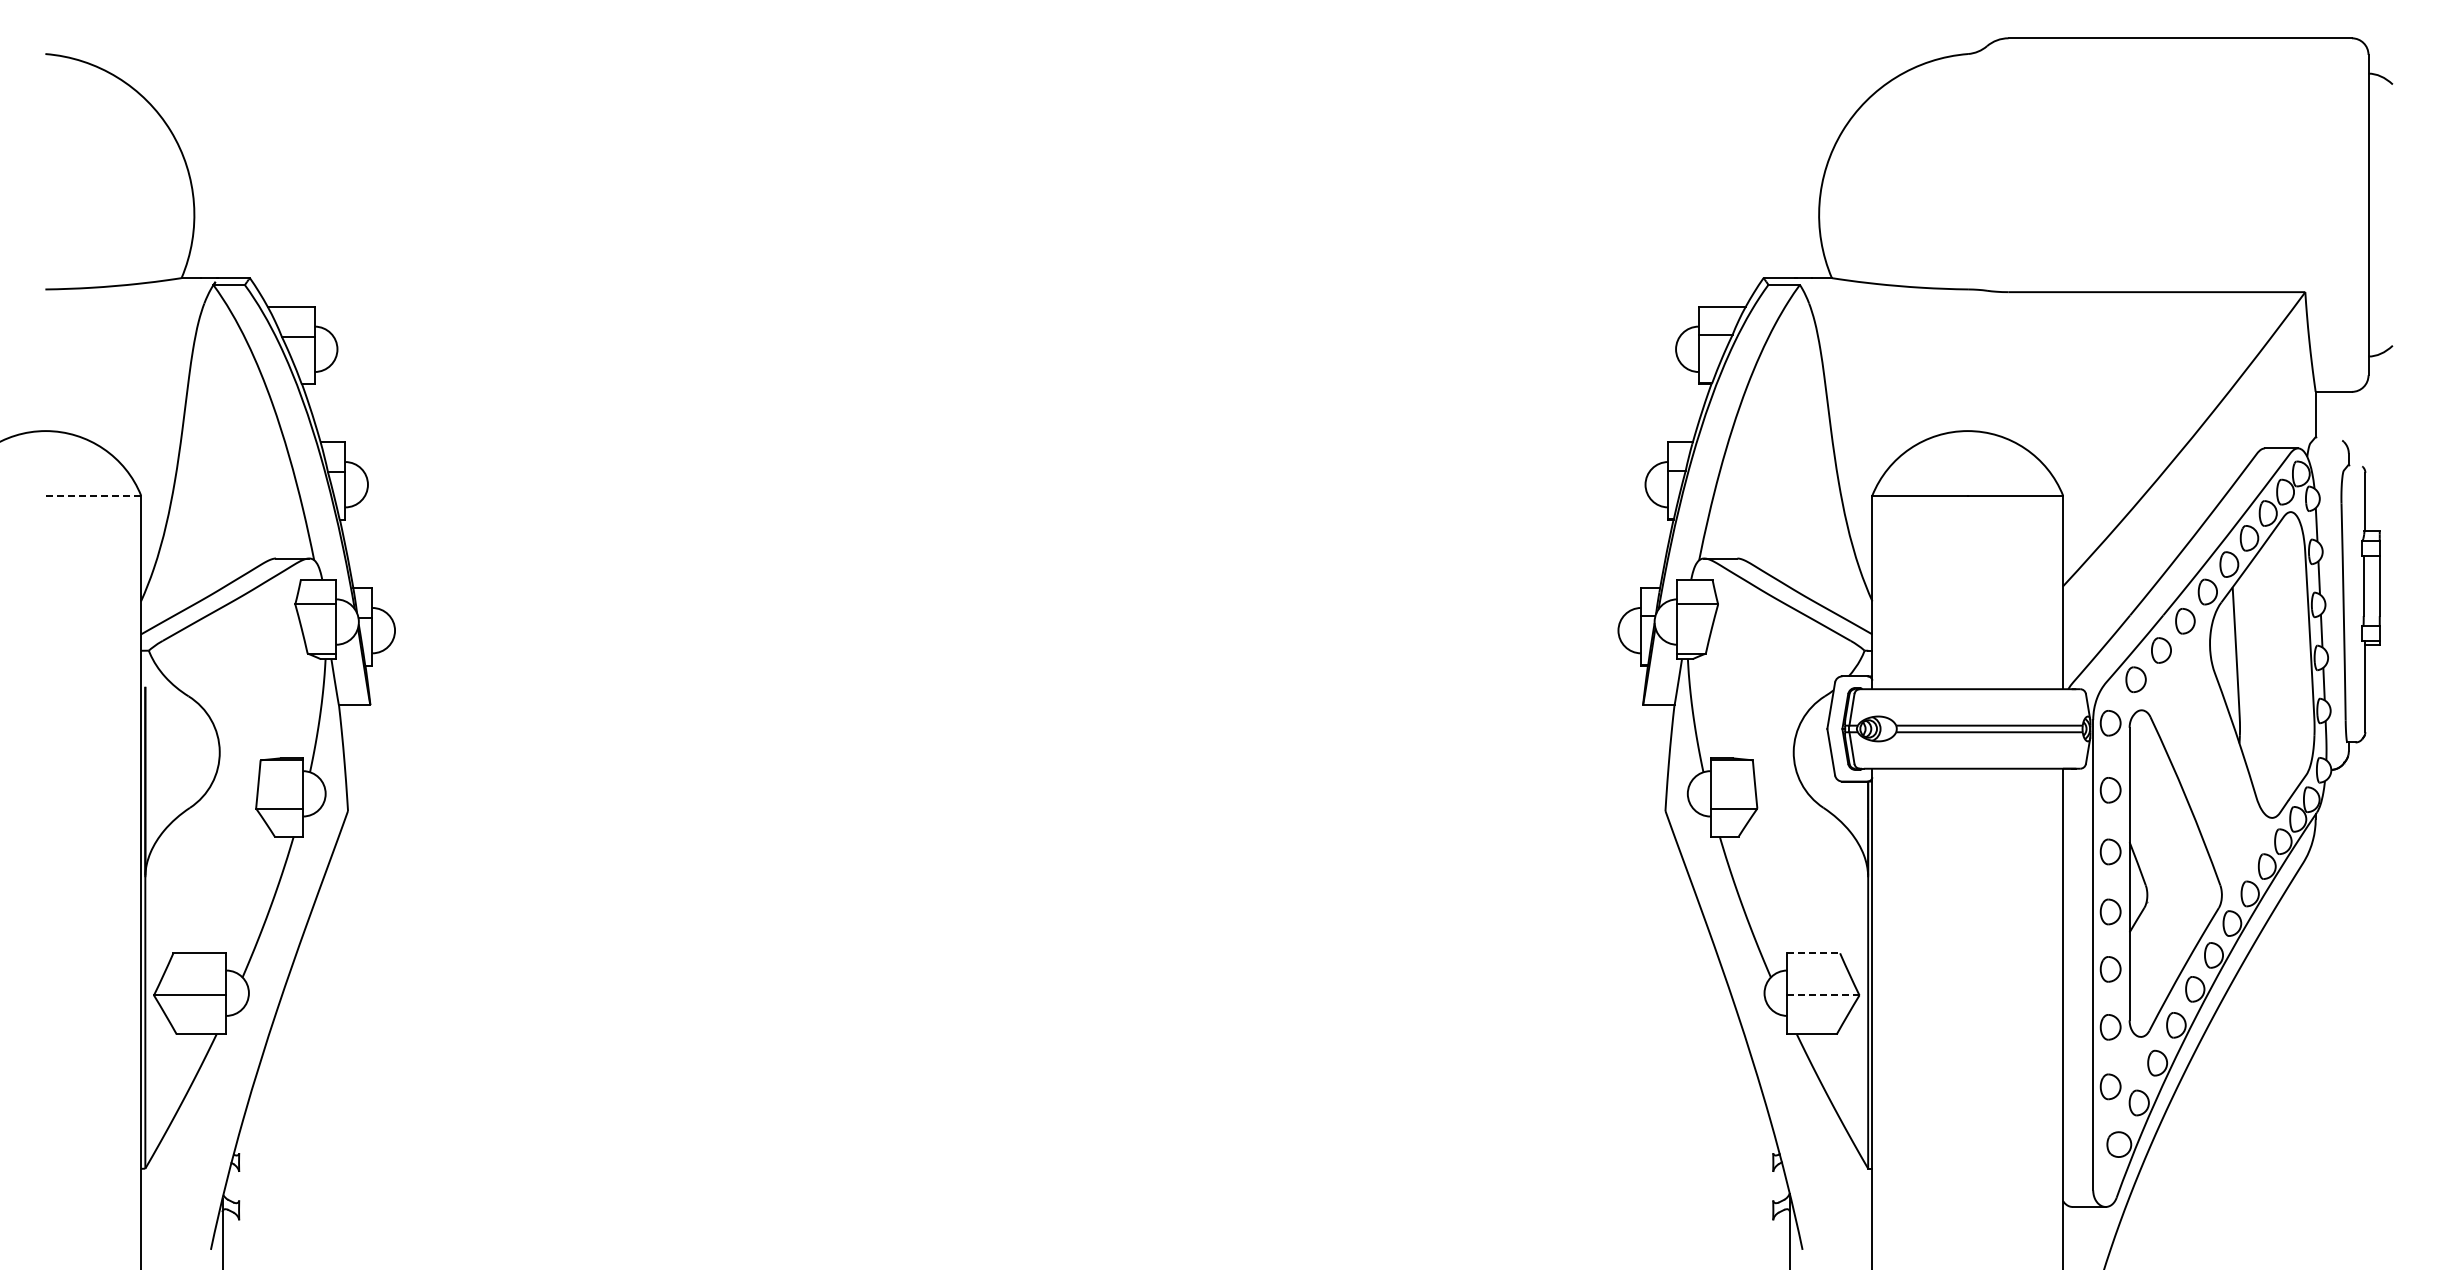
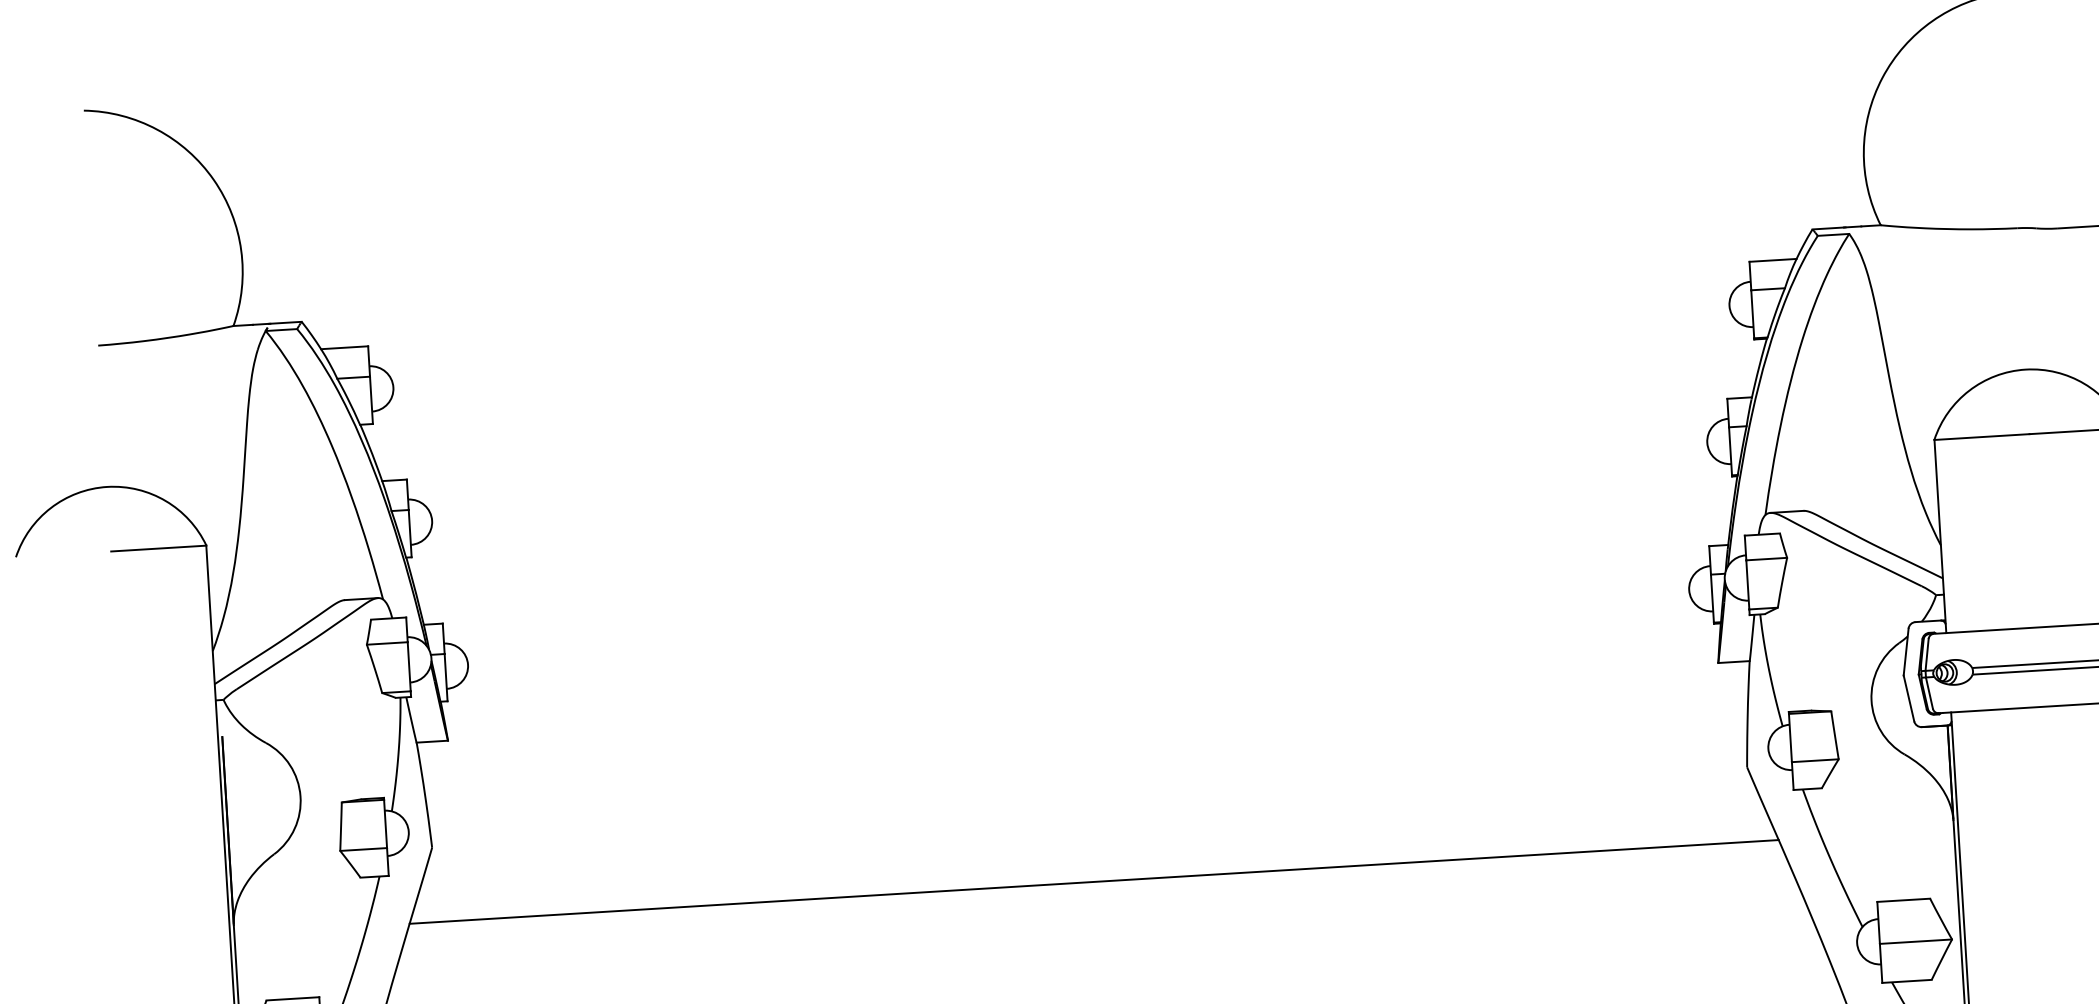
line: (93, 495) -> (158, 548), dashed -> solid
line: (1006, 885) -> (1093, 881), added
line: (1814, 953) -> (1904, 900), dashed -> solid
line: (1823, 995) -> (1916, 941), dashed -> solid

